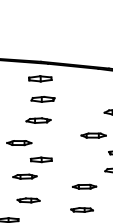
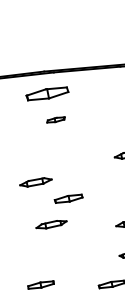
part: (40, 78) -> (47, 93), size x1.4
part: (42, 99) -> (55, 120), size x0.6
part: (38, 120) -> (55, 148), removed
part: (28, 200) -> (61, 254), removed

